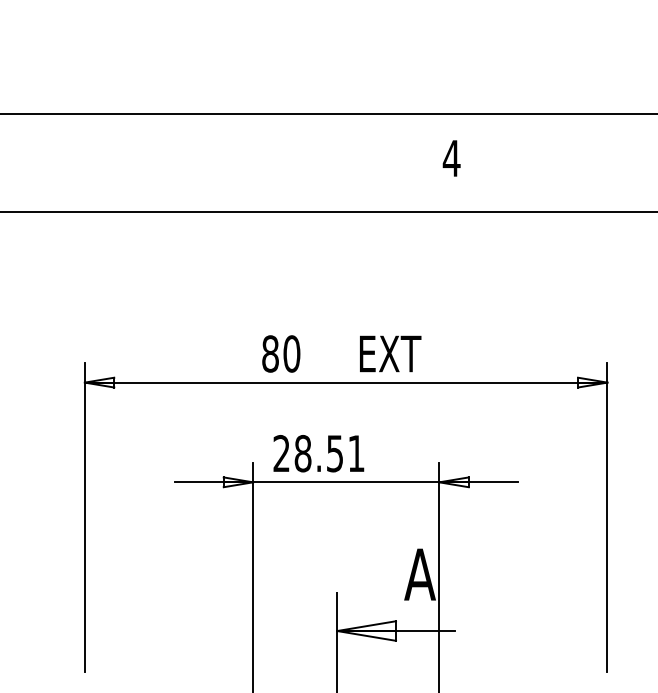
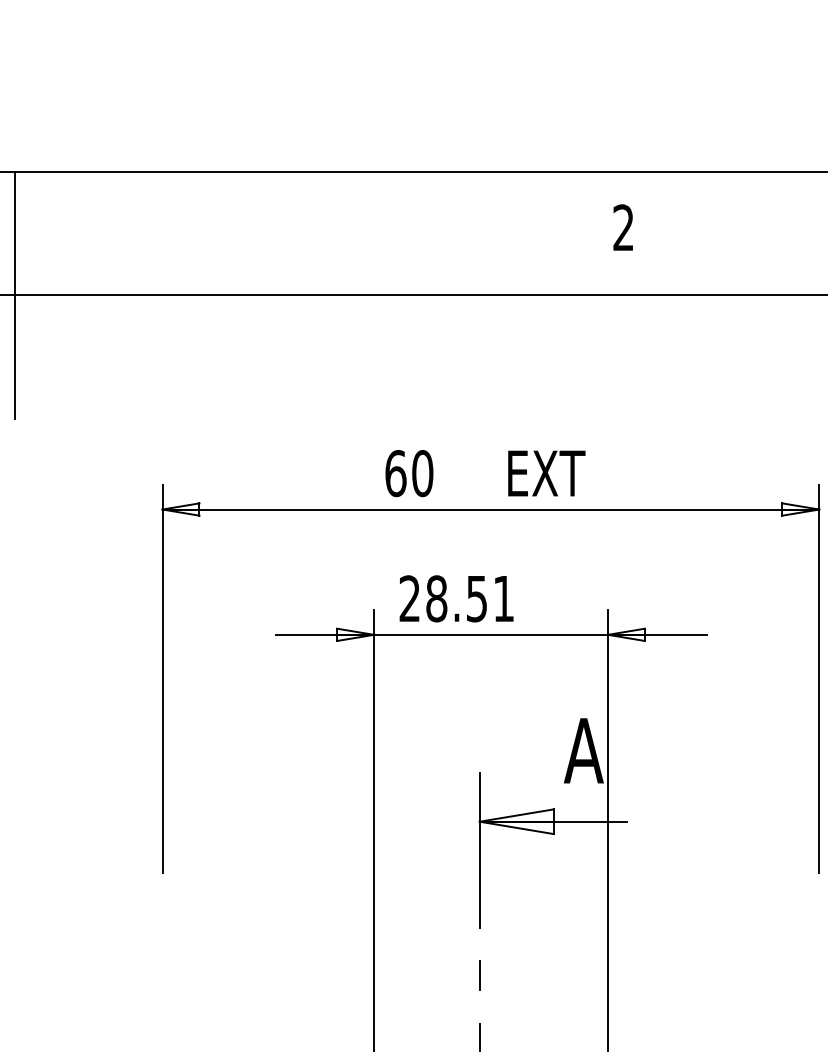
text: (451, 158) -> (623, 227), 4 -> 2
text: (270, 353) -> (395, 473), 80 -> 60

